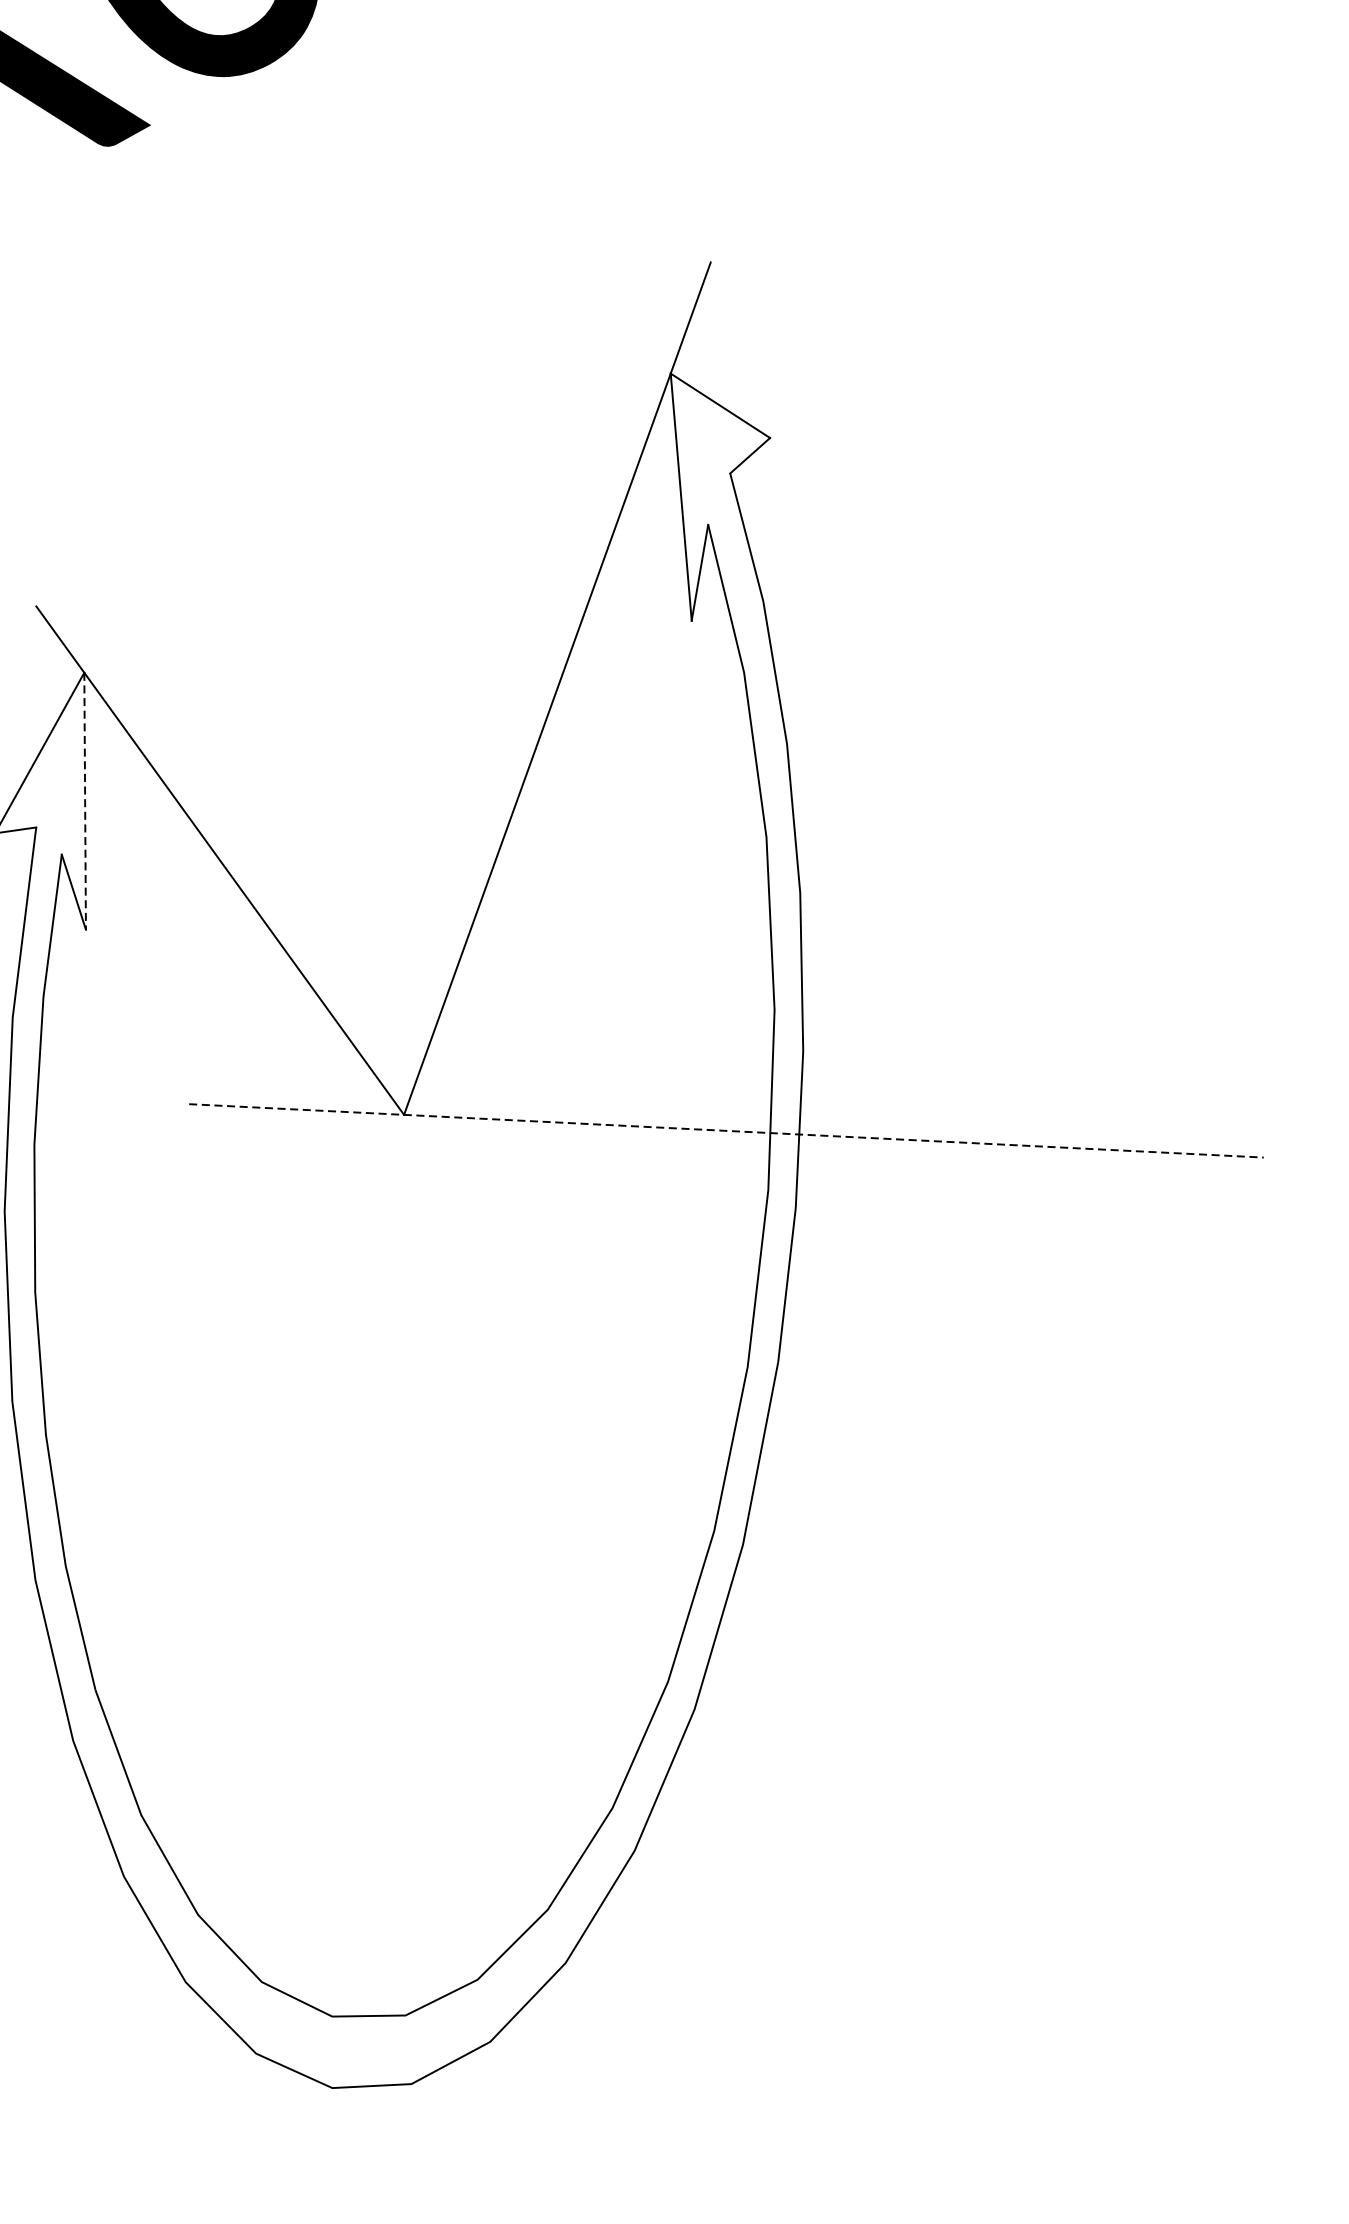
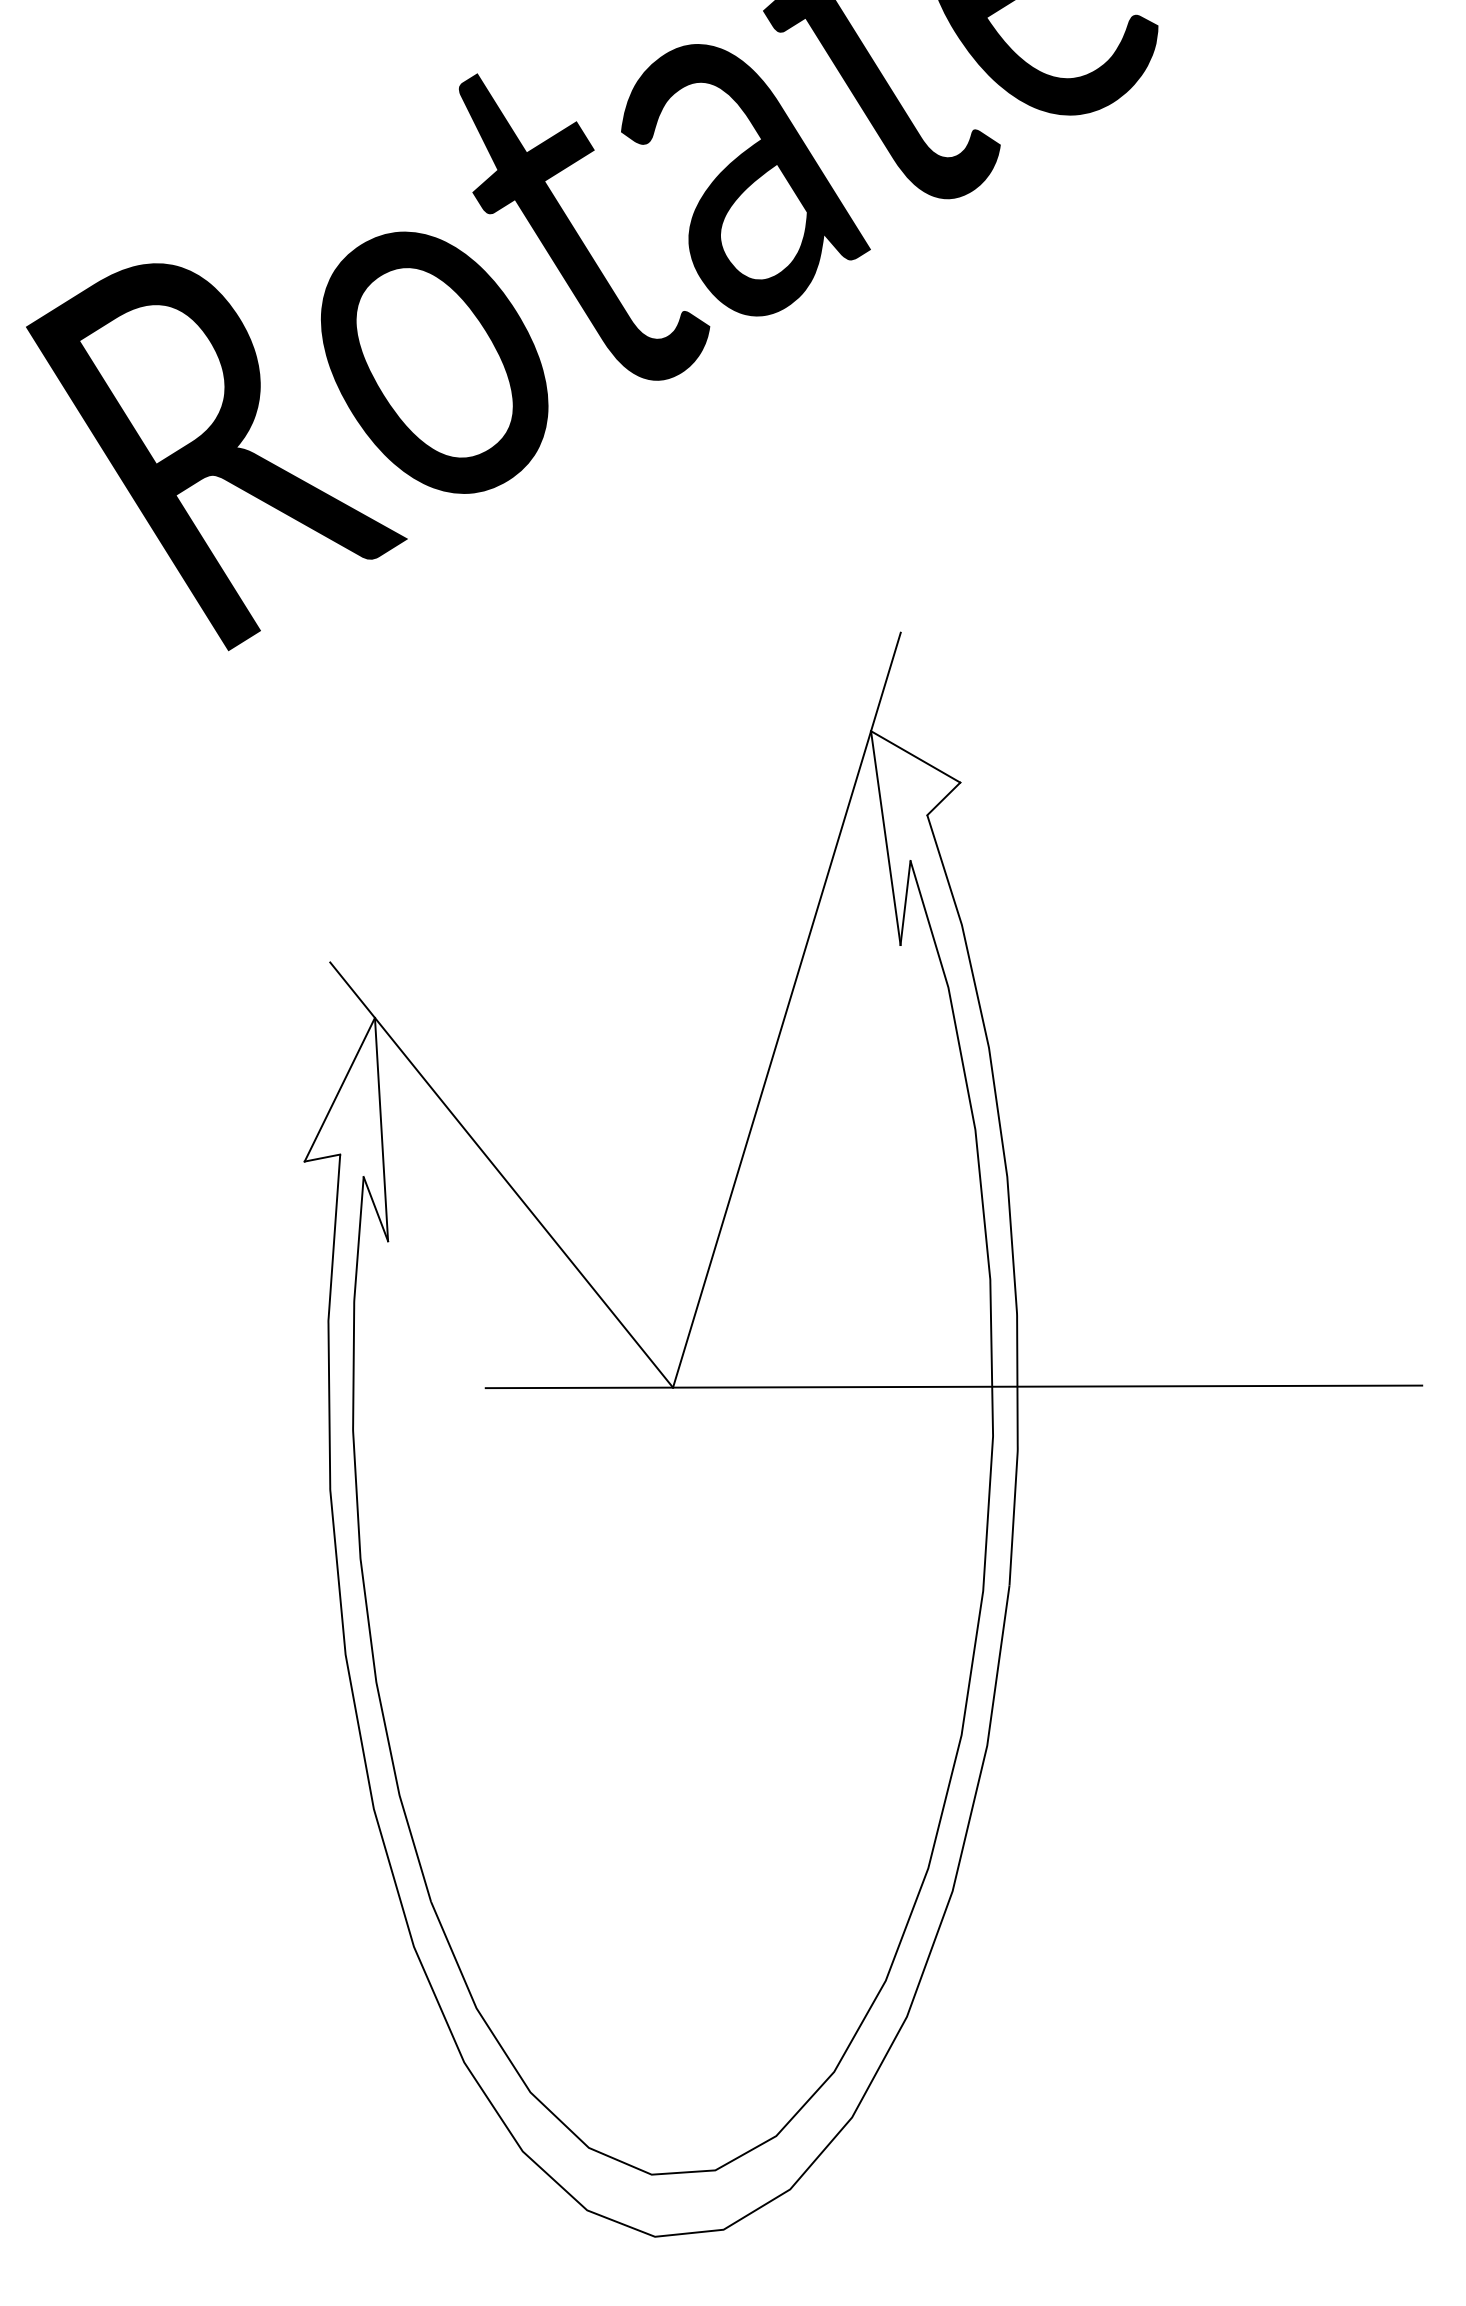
line: (85, 801) -> (381, 1129), dashed -> solid
line: (727, 1130) -> (954, 1386), dashed -> solid

